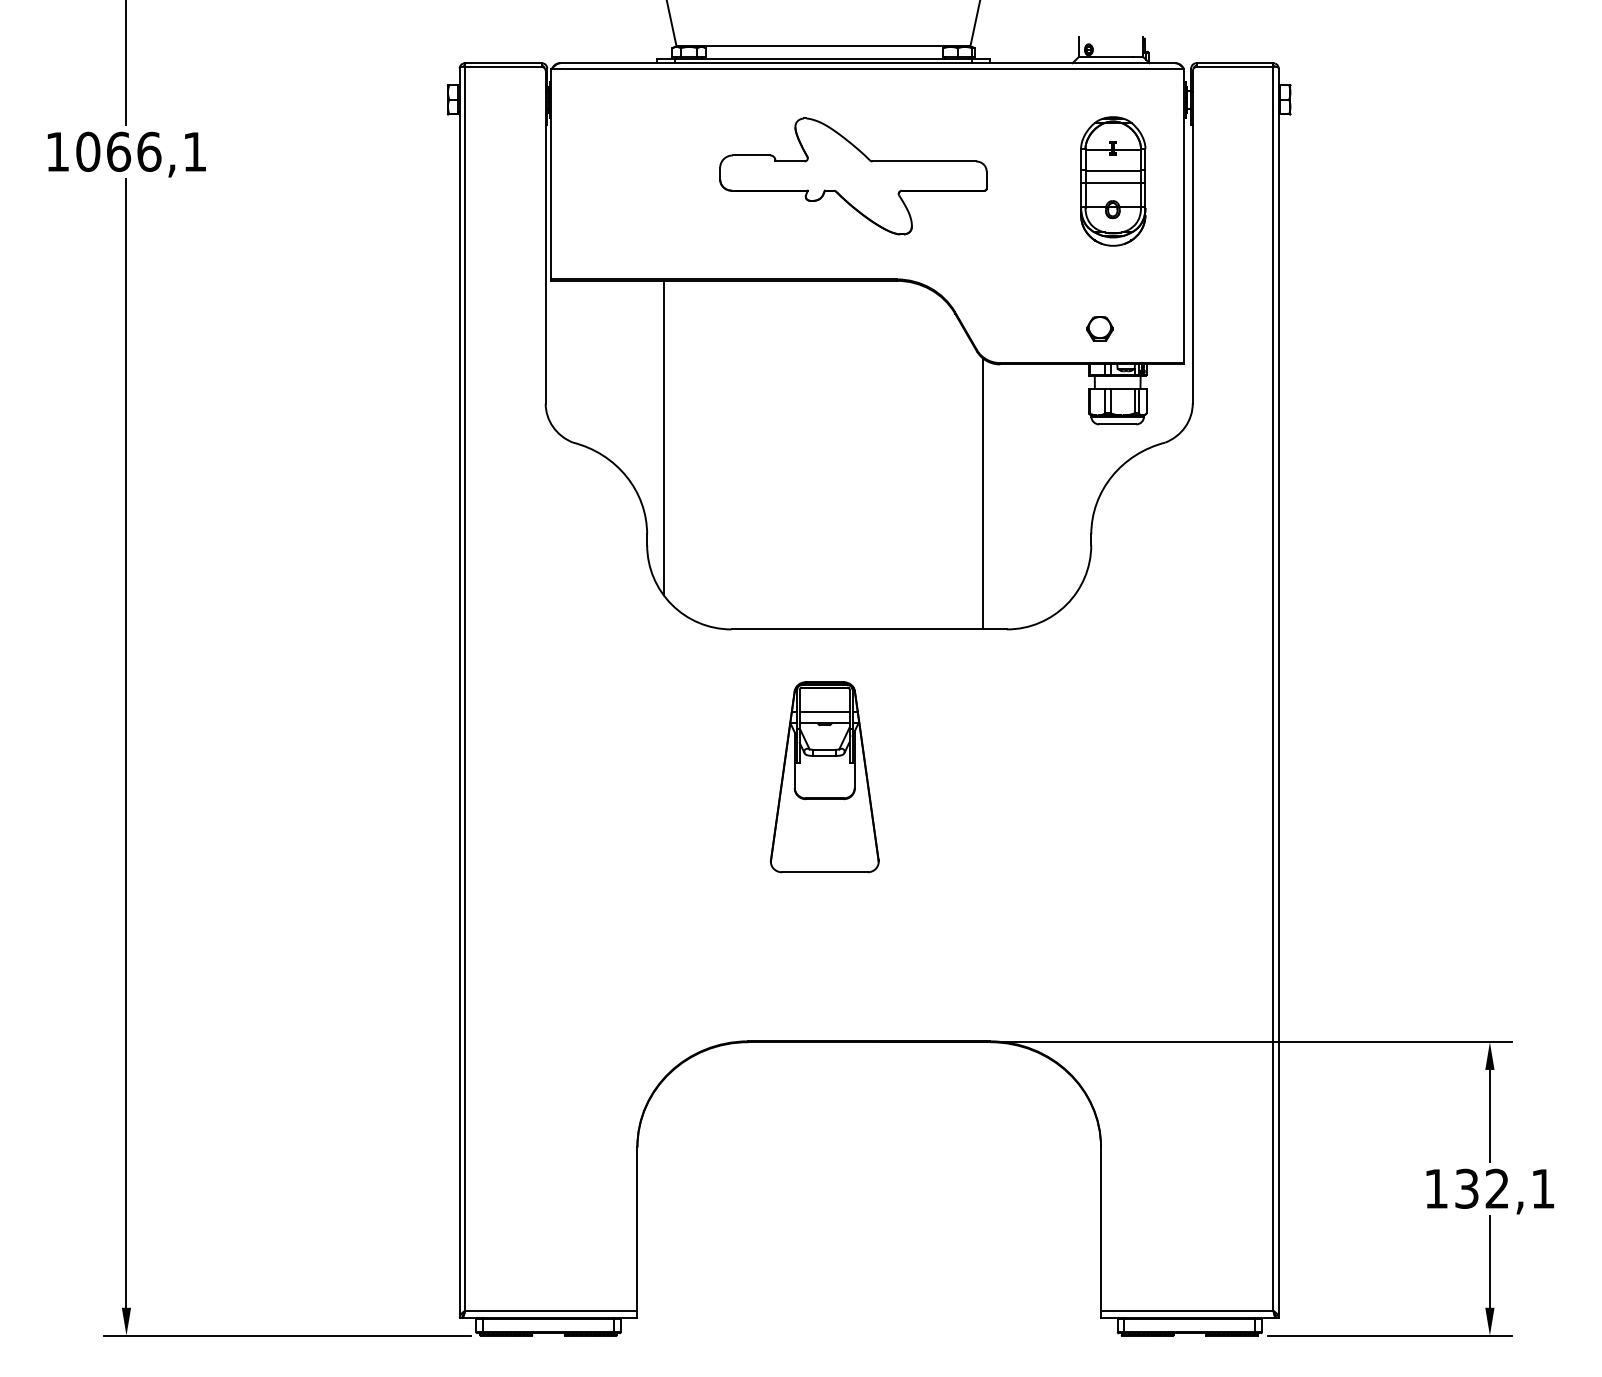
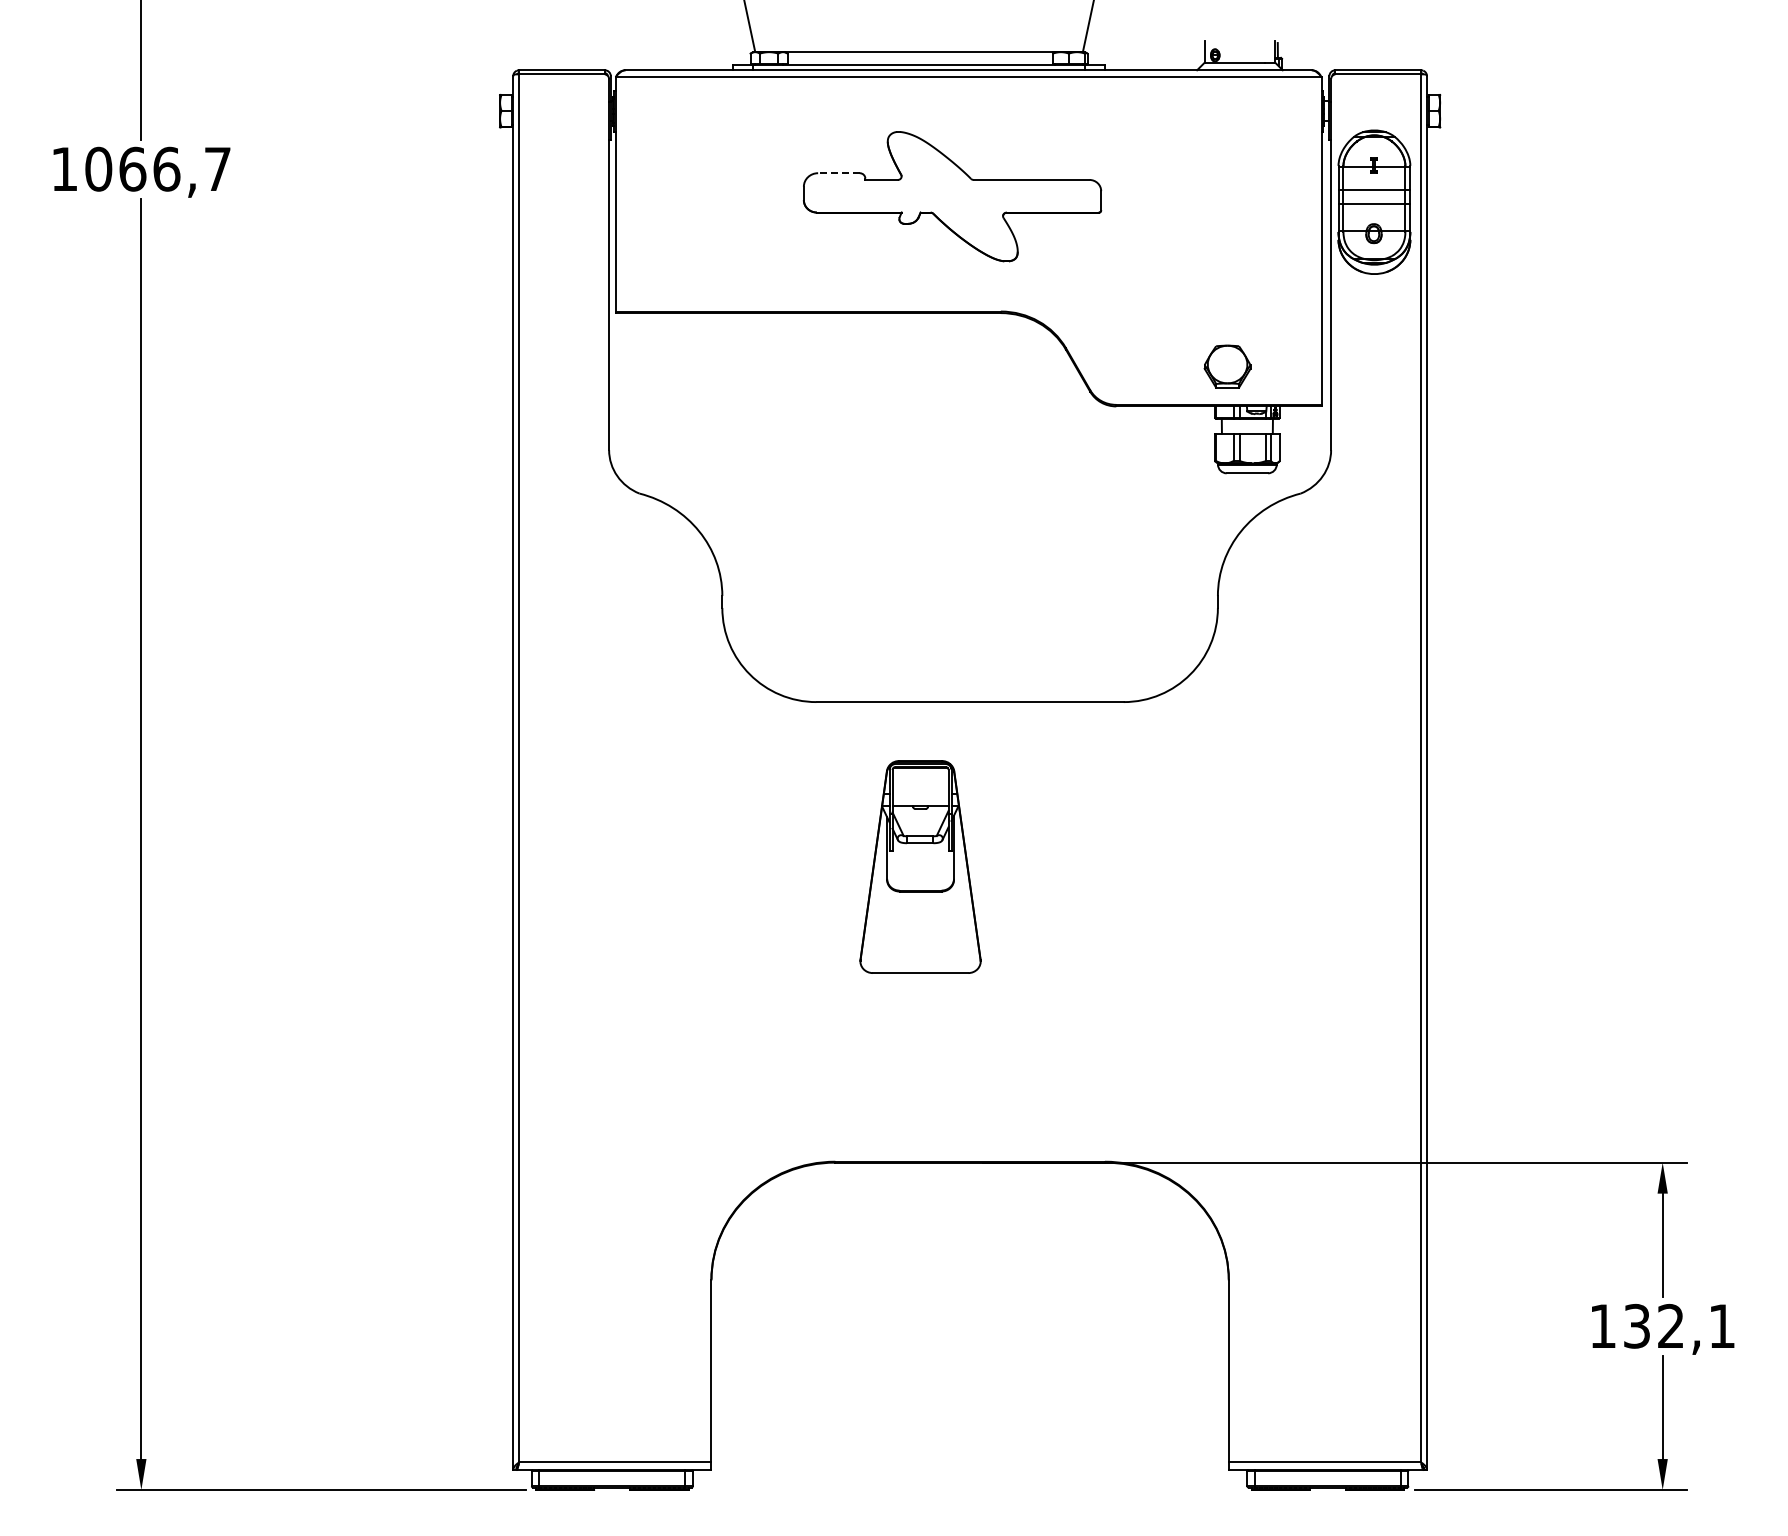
text: (194, 151) -> (217, 168), 1066,1 -> 1066,7
line: (751, 155) -> (838, 173), solid -> dashed
part: (1113, 180) -> (1374, 201), moved
part: (1099, 328) -> (1227, 366), size x1.6
line: (663, 438) -> (740, 488), removed
line: (983, 494) -> (1097, 551), removed
line: (824, 711) -> (920, 793), removed

